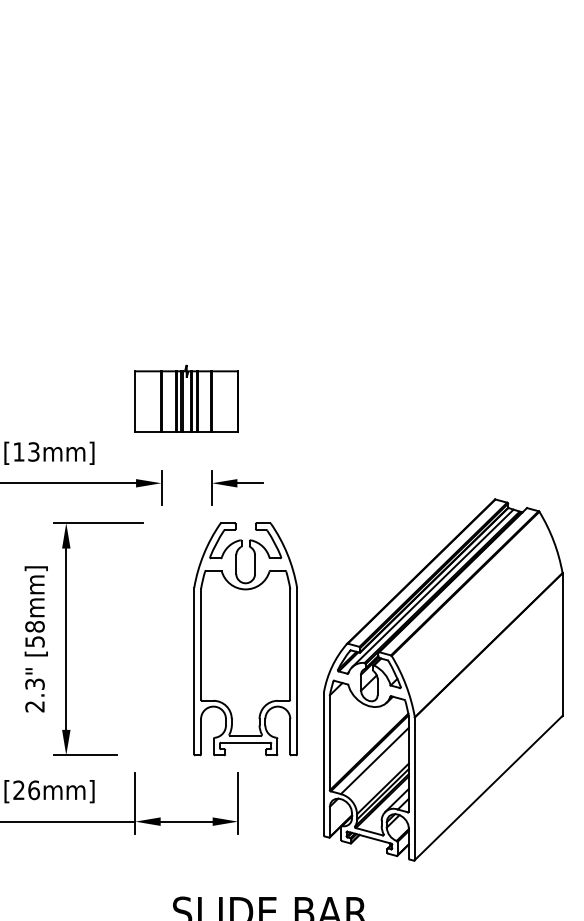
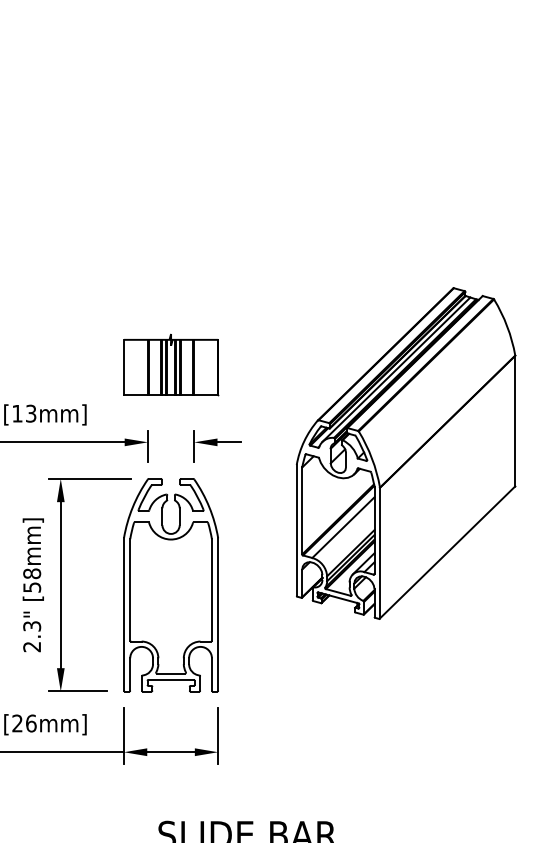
part: (245, 639) -> (170, 585), moved
part: (443, 679) -> (406, 453), moved

